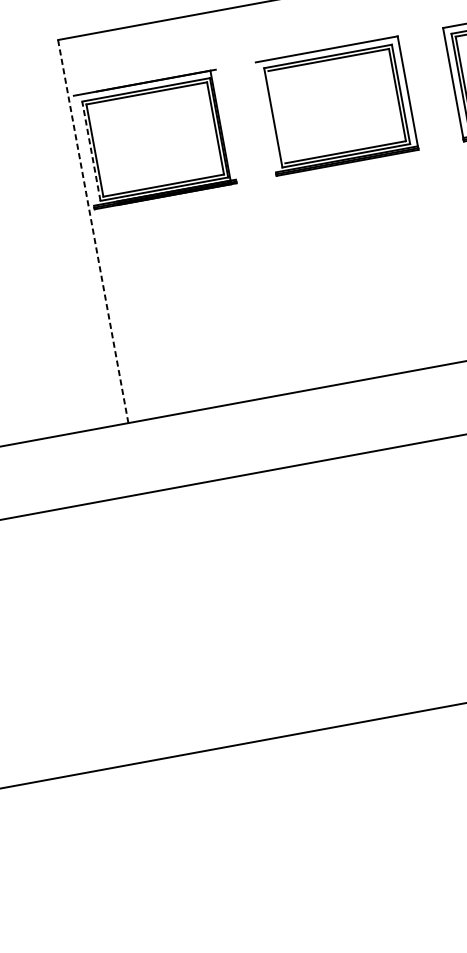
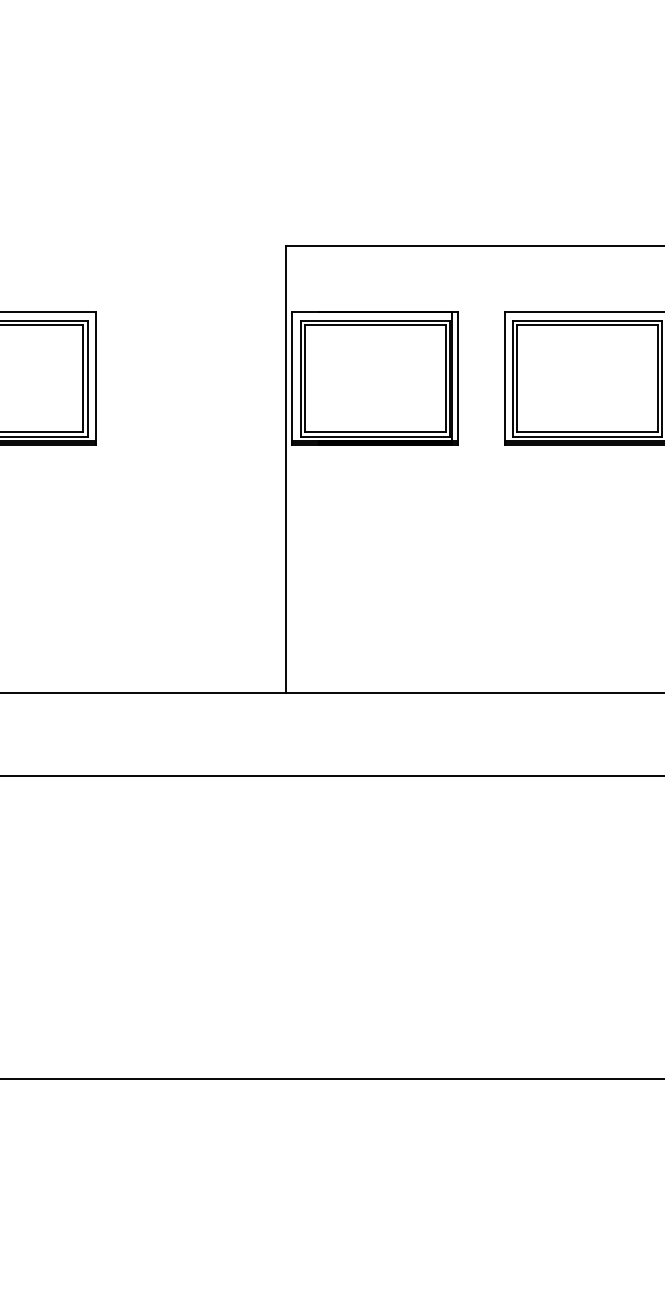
line: (277, 117) -> (517, 378), added
line: (265, 118) -> (504, 377), added
line: (226, 125) -> (458, 377), added
line: (84, 151) -> (292, 377), added
line: (91, 151) -> (300, 378), dashed -> solid
line: (93, 232) -> (286, 470), dashed -> solid

